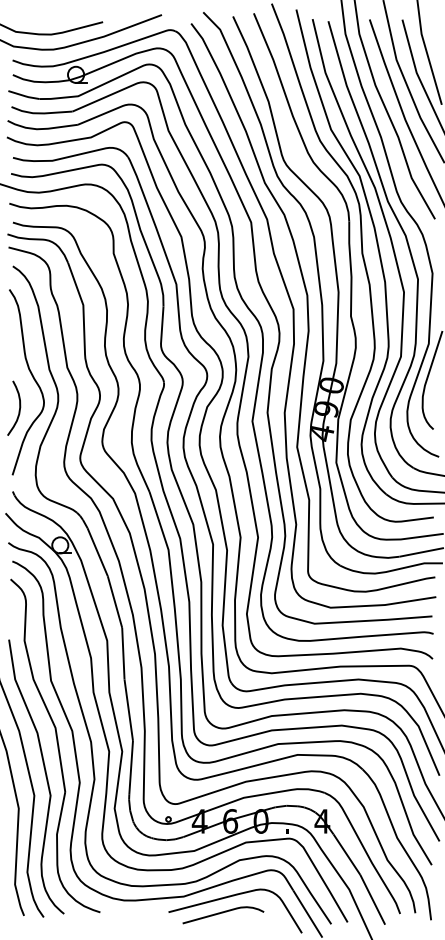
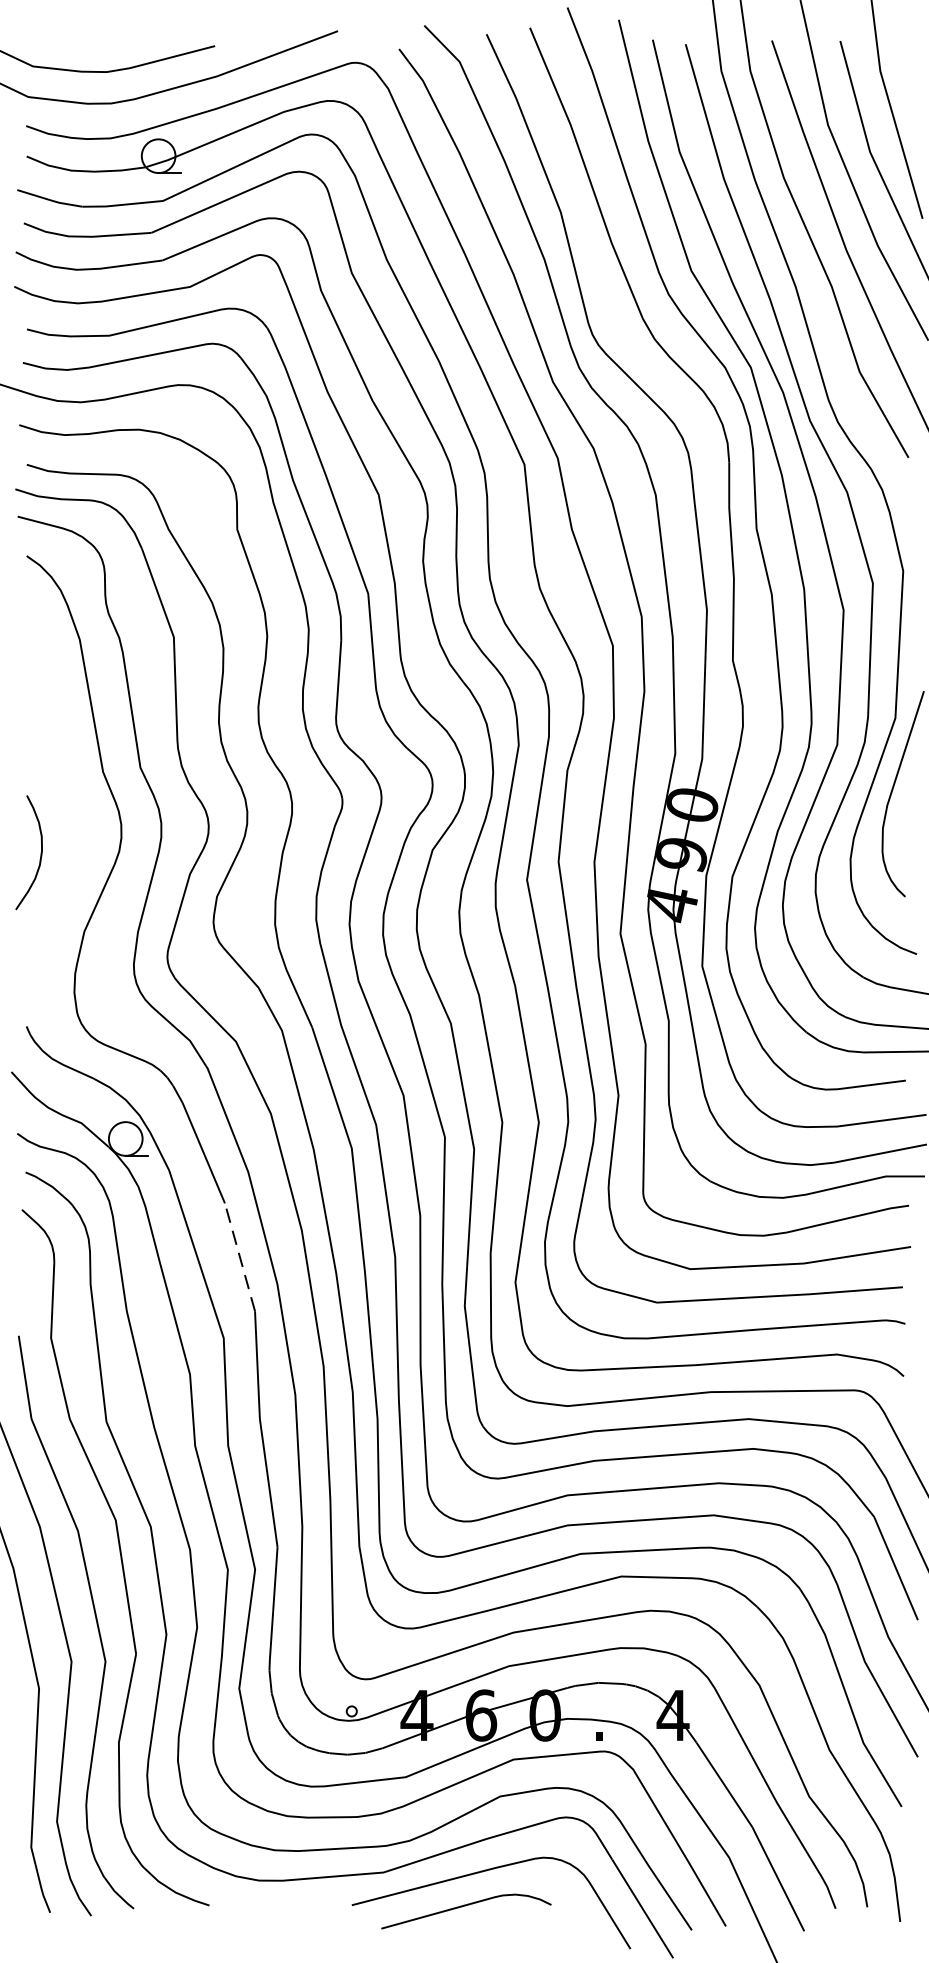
curve: (33, 379) -> (69, 792), removed
line: (115, 602) -> (241, 1258), solid -> dashed

